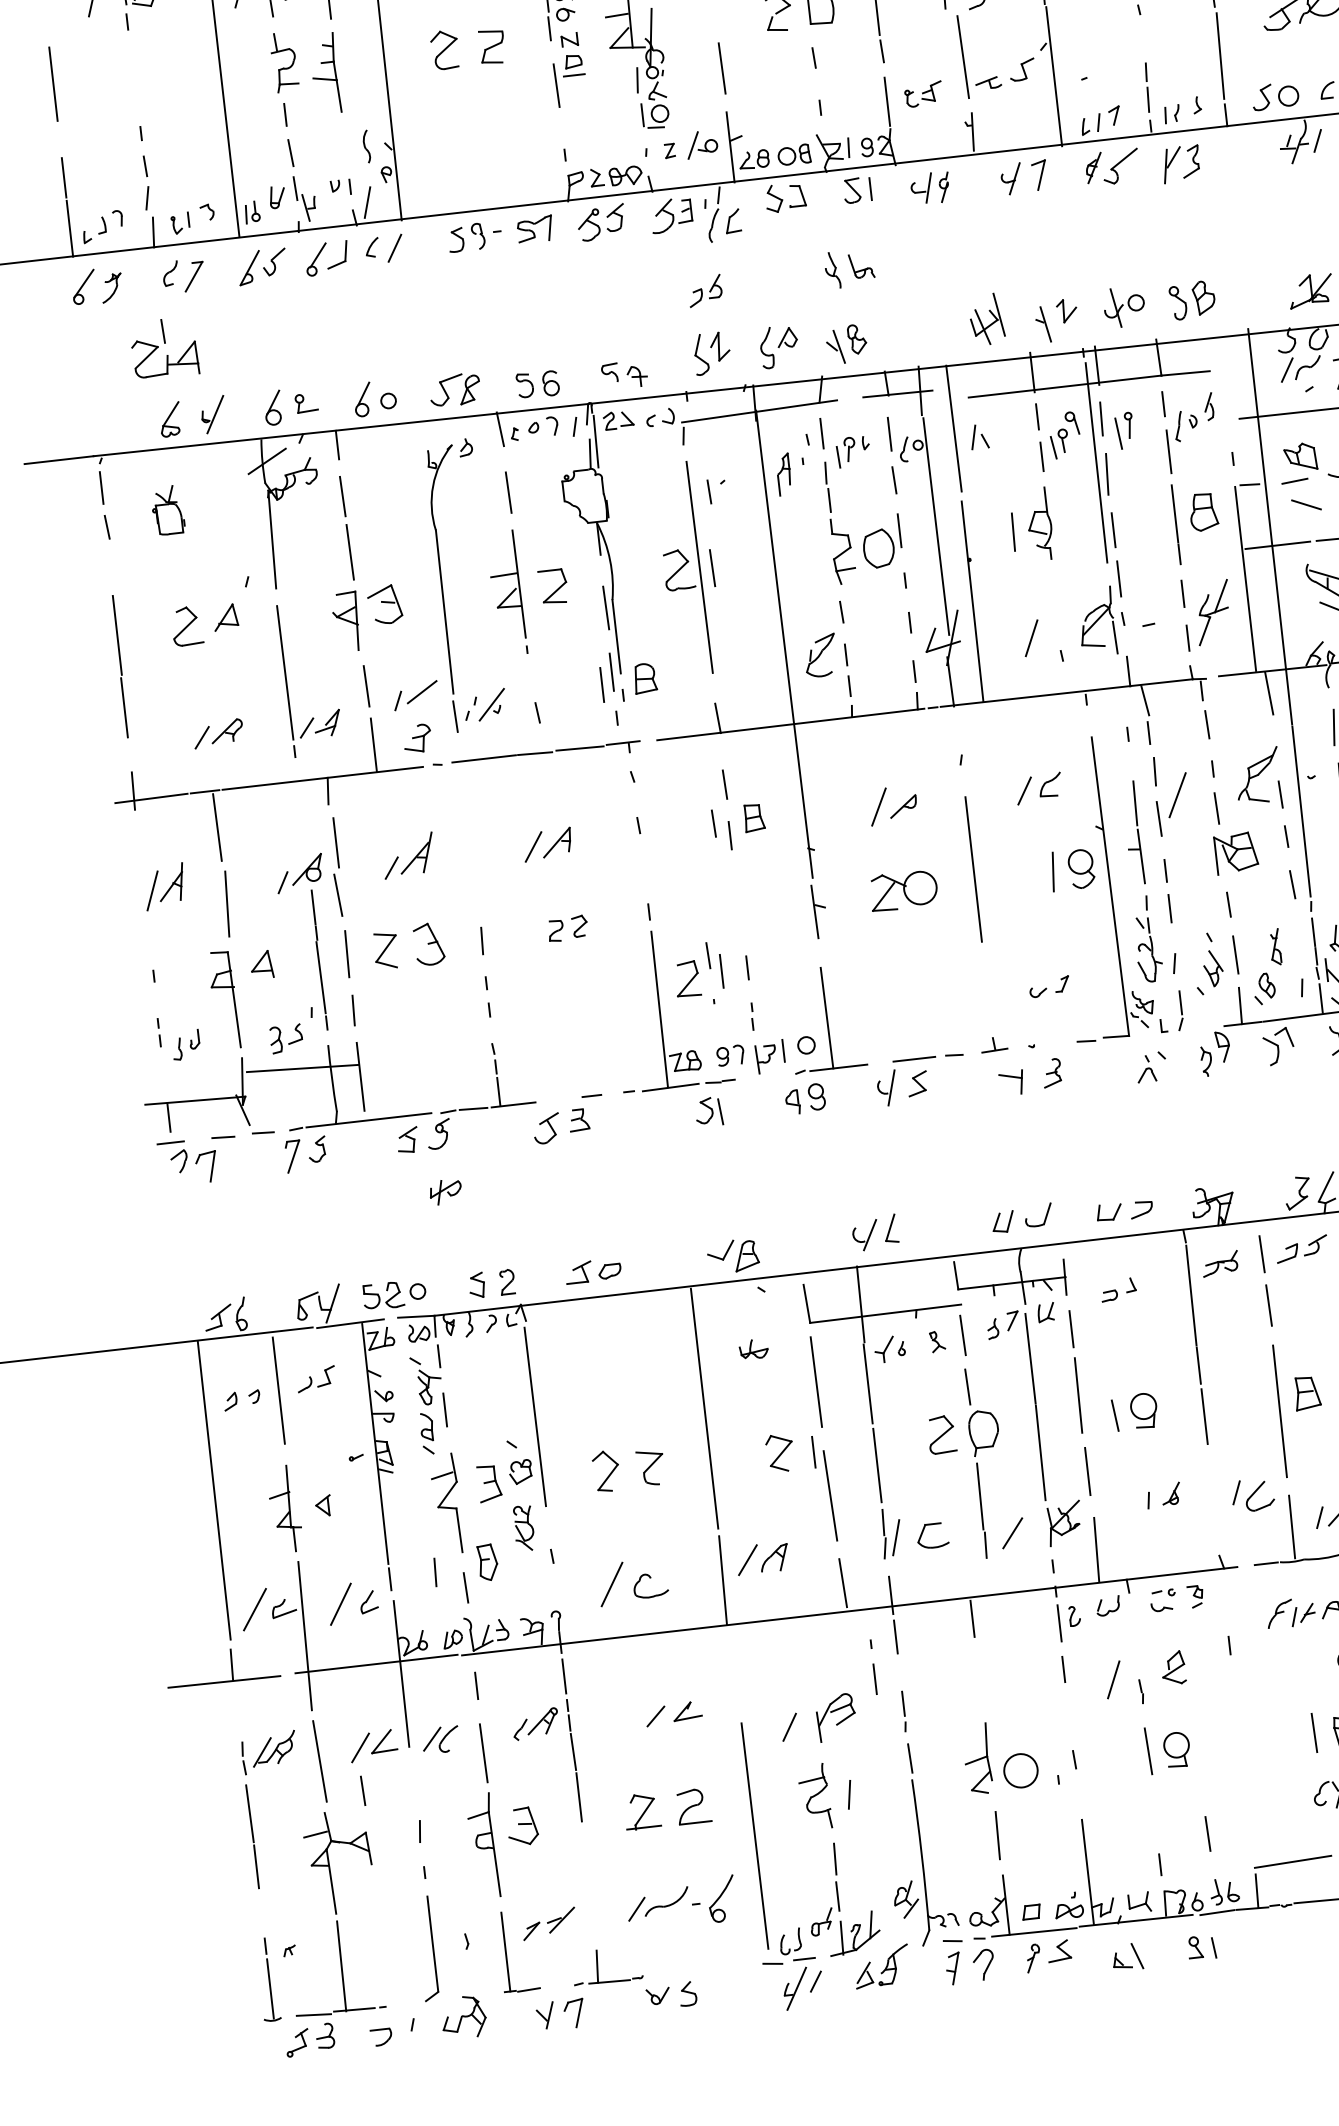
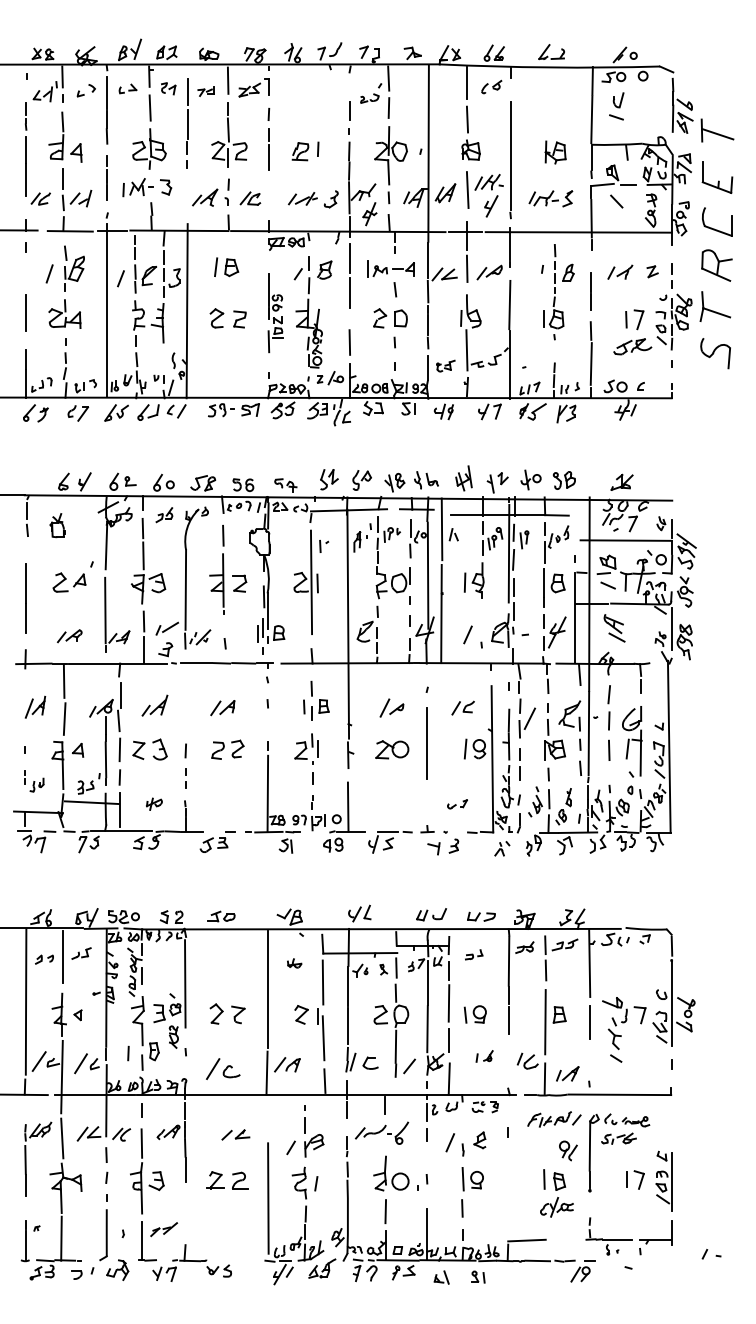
part: (849, 269) -> (426, 480), moved
part: (705, 291) -> (164, 515), moved
part: (163, 347) -> (64, 313), moved
part: (566, 928) -> (227, 749), size x1.67
part: (698, 973) -> (306, 748), moved
part: (445, 1190) -> (154, 803), moved
line: (872, 1667) -> (304, 1119), moved
line: (362, 1789) -> (106, 1154), moved
line: (1208, 1834) -> (462, 1208), moved
part: (682, 1902) -> (382, 1132), moved

